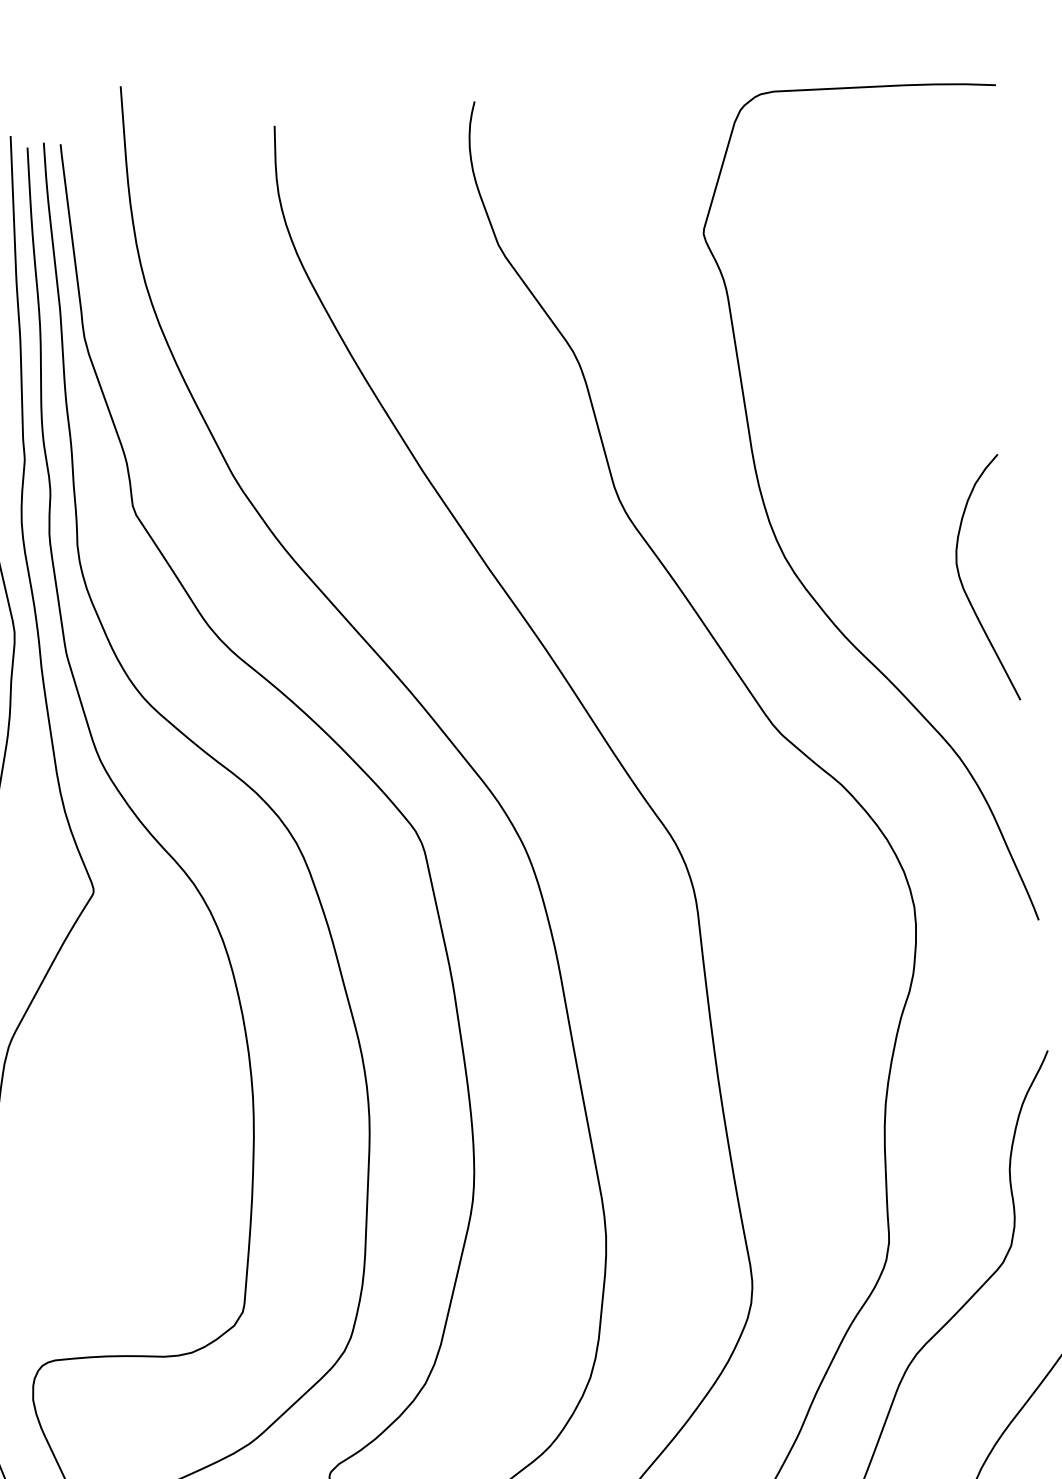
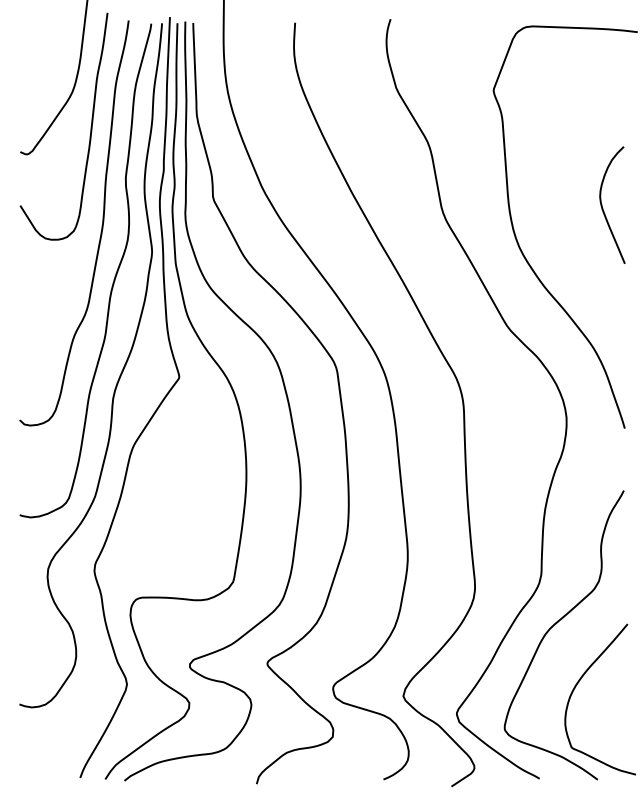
curve: (965, 587) -> (603, 208), moved

